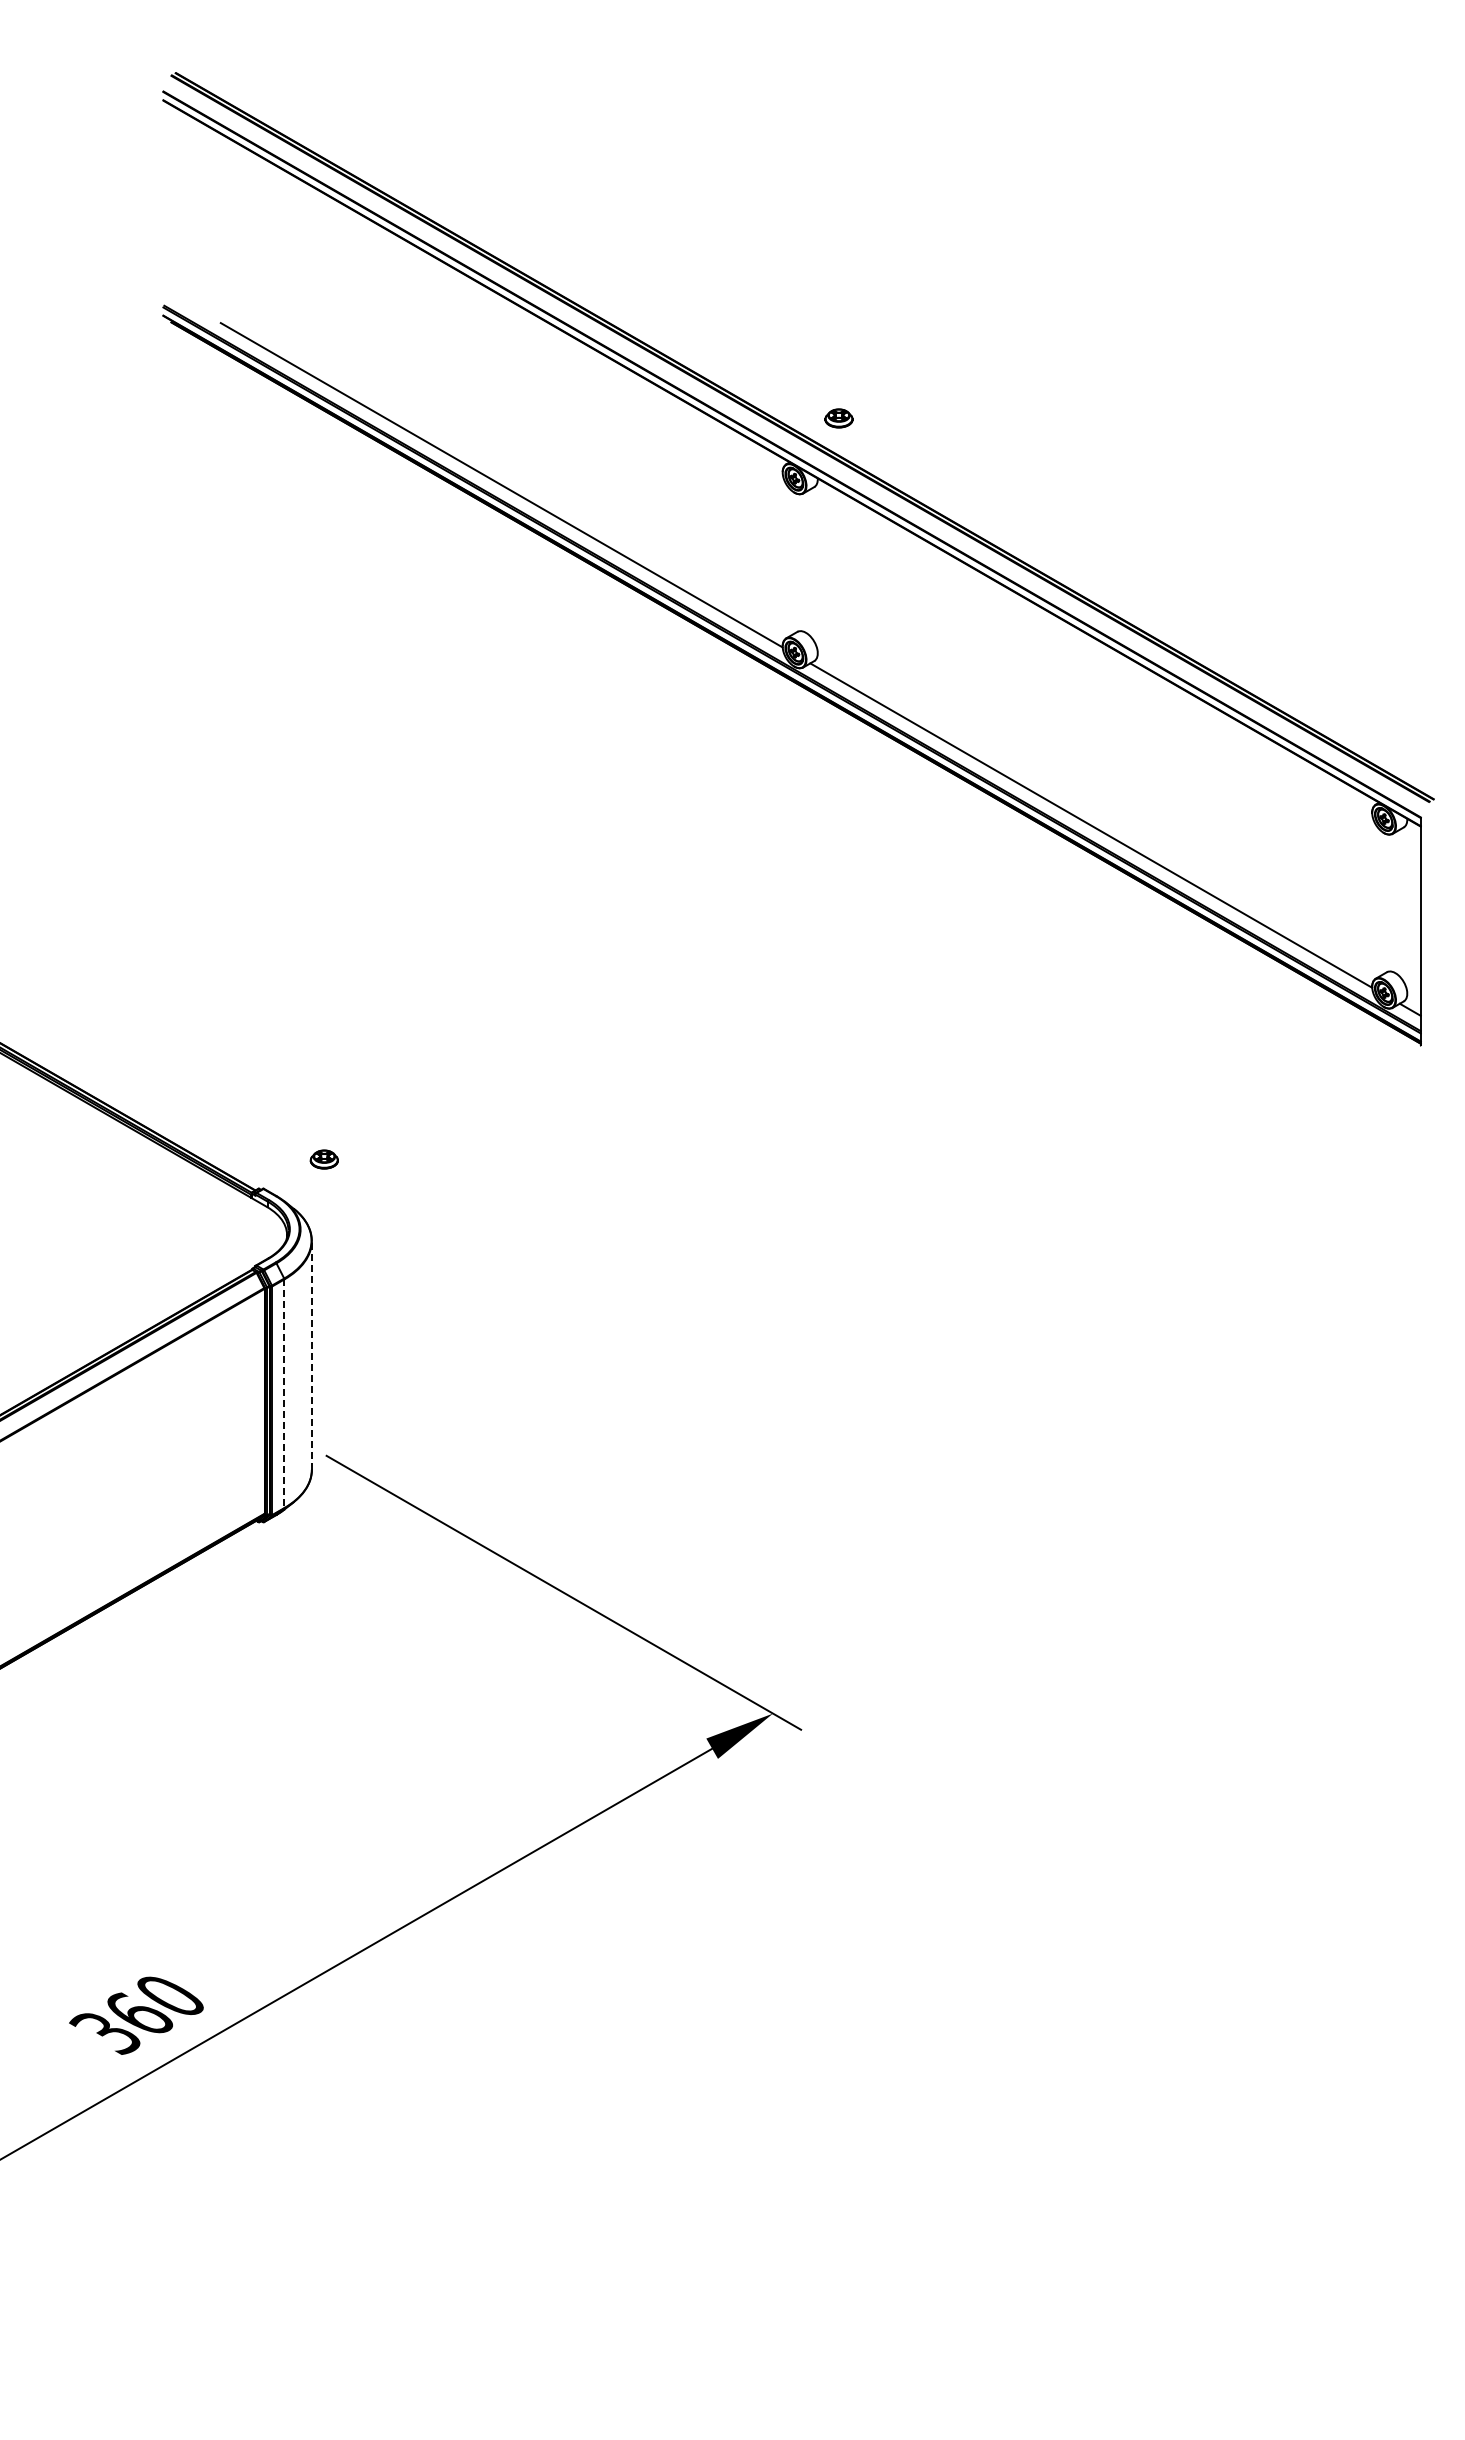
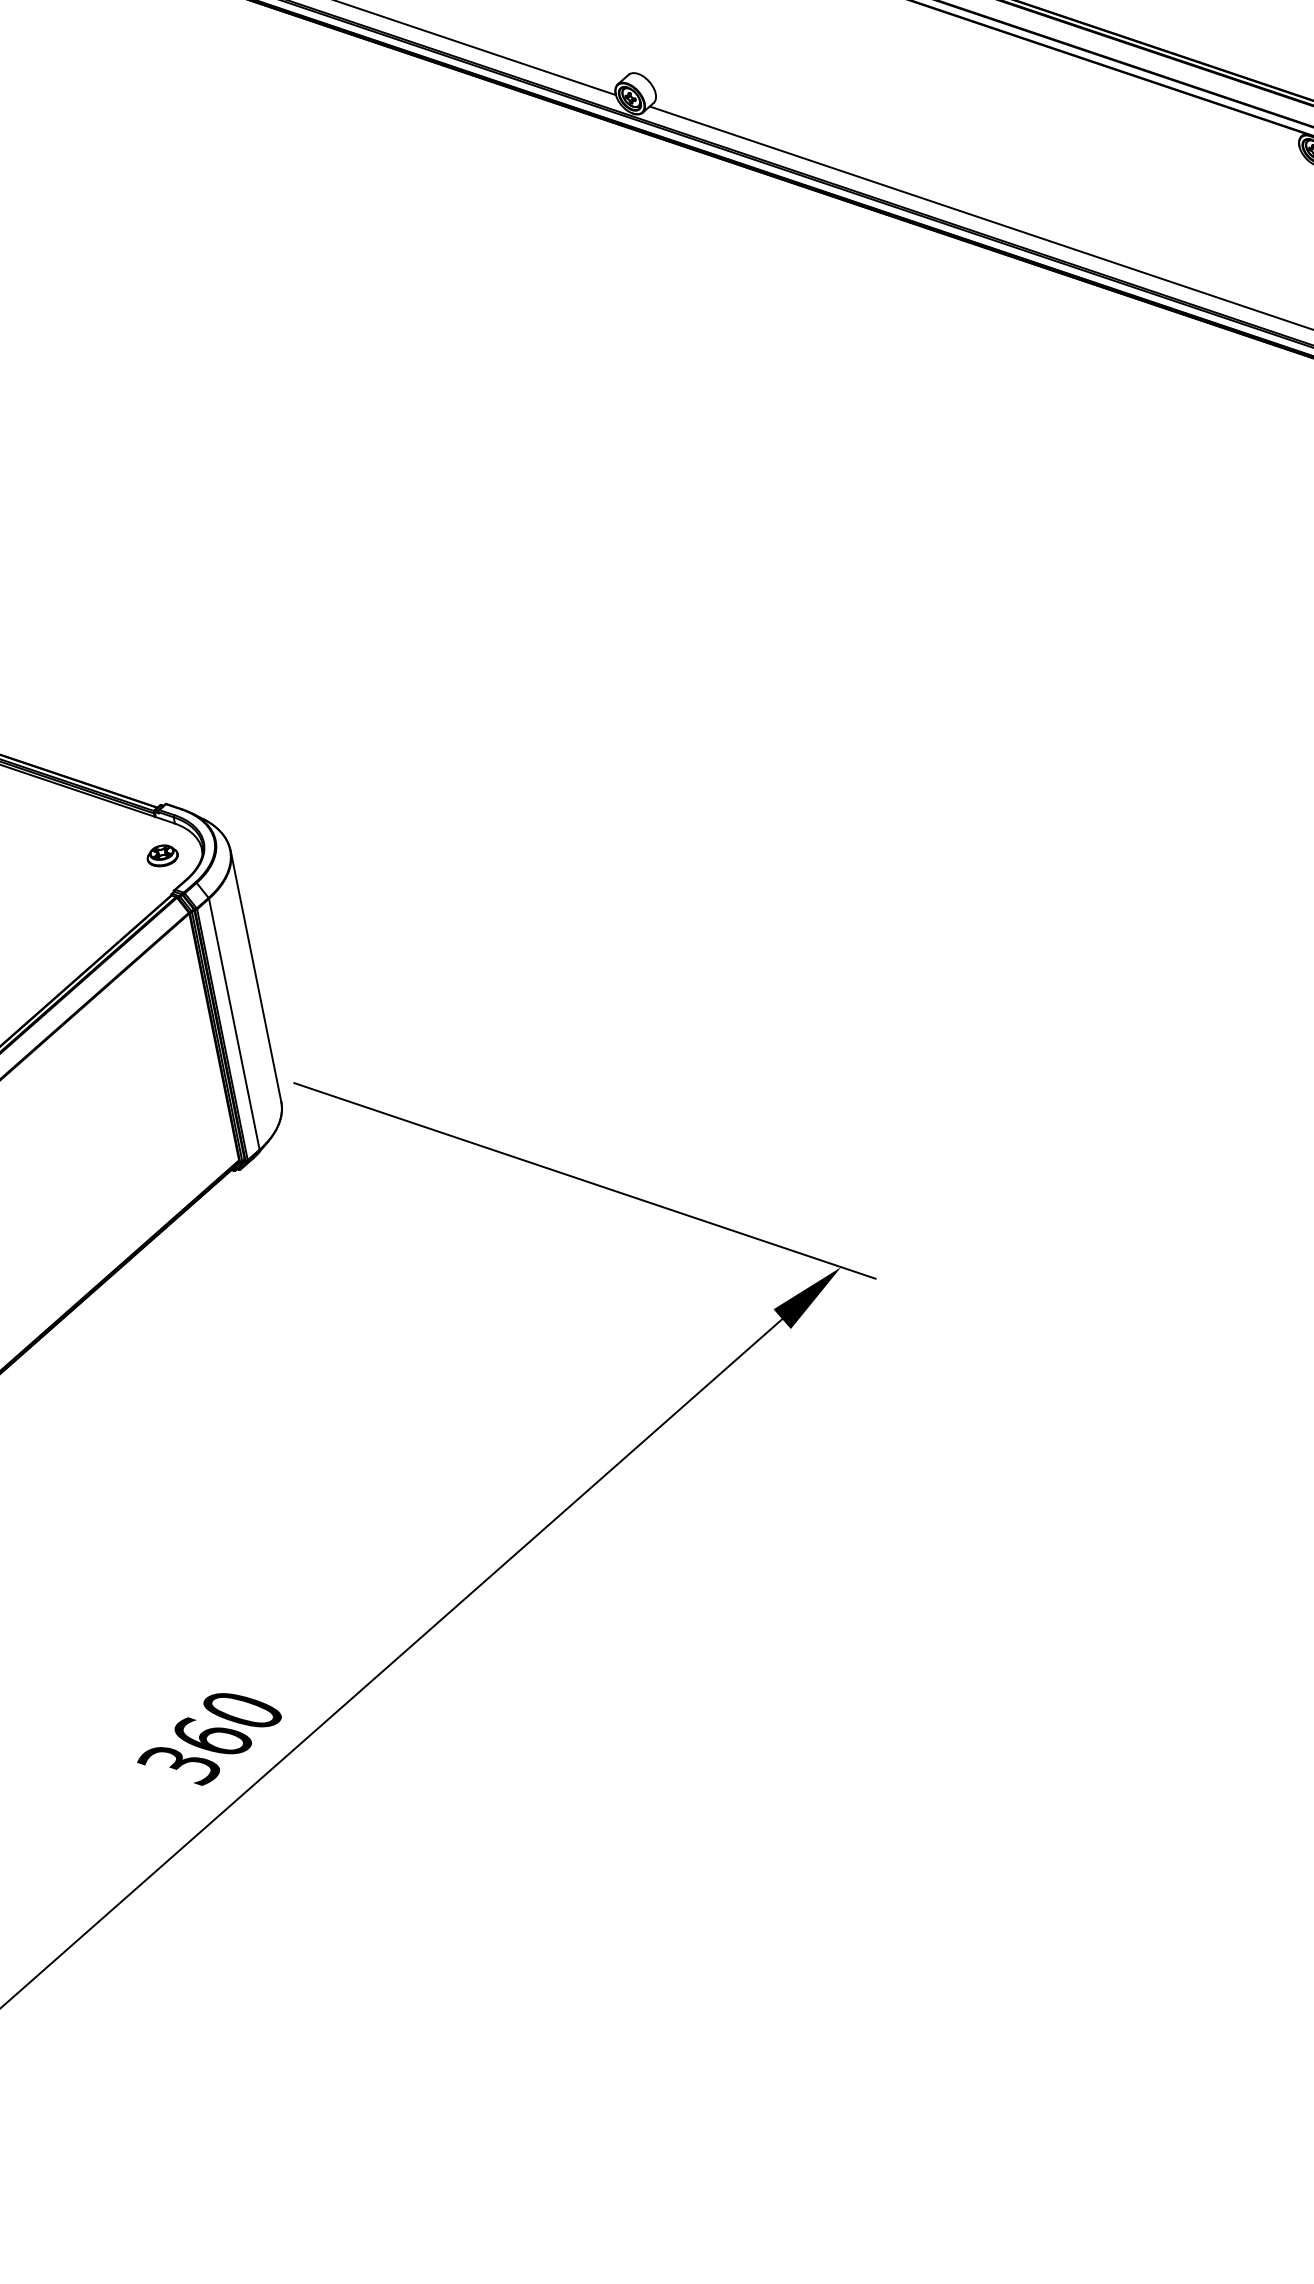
part: (323, 1159) -> (161, 855), moved
line: (311, 1354) -> (255, 975), dashed -> solid
line: (284, 1394) -> (234, 1025), dashed -> solid

